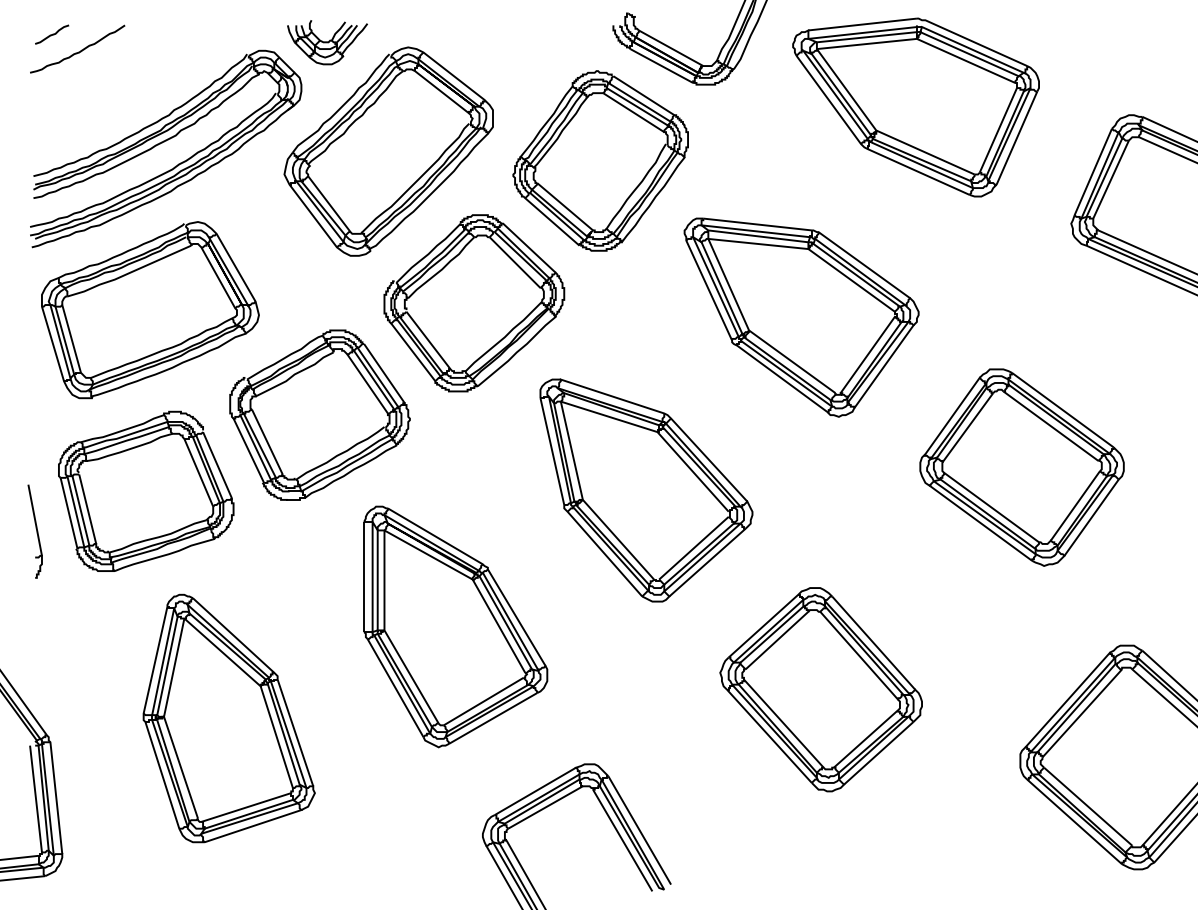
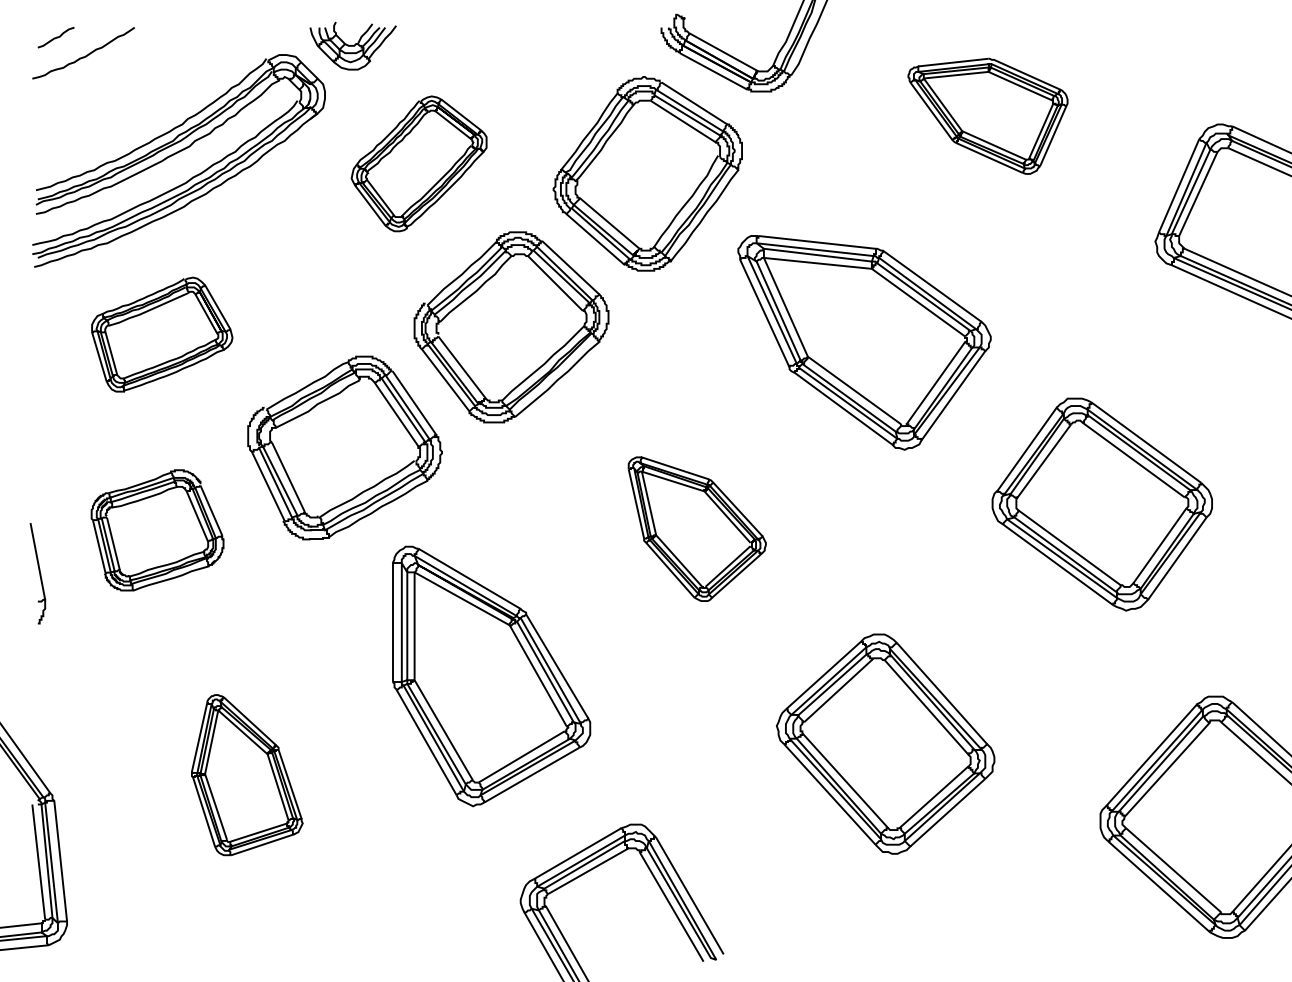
part: (915, 107) -> (987, 116), size x0.6
part: (388, 151) -> (418, 163), size x0.6
part: (150, 309) -> (162, 334), size x0.6
part: (646, 489) -> (697, 528), size x0.6
part: (146, 491) -> (157, 530), size x0.7
part: (229, 717) -> (247, 774), size x0.6

